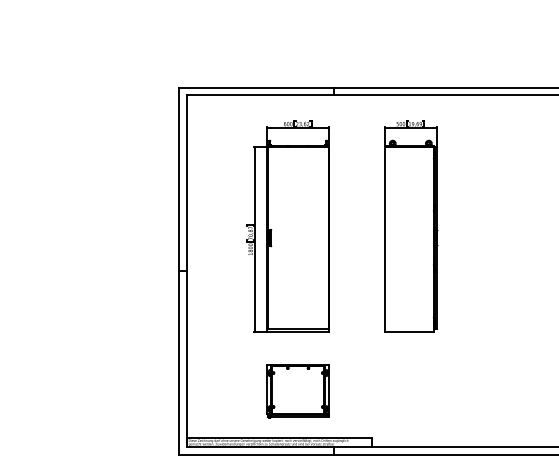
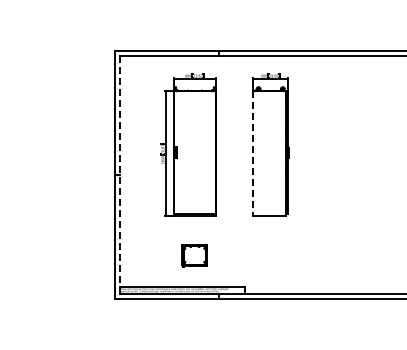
line: (385, 240) -> (253, 154), solid -> dashed
line: (186, 271) -> (119, 175), solid -> dashed
part: (297, 390) -> (194, 255), size x0.6

